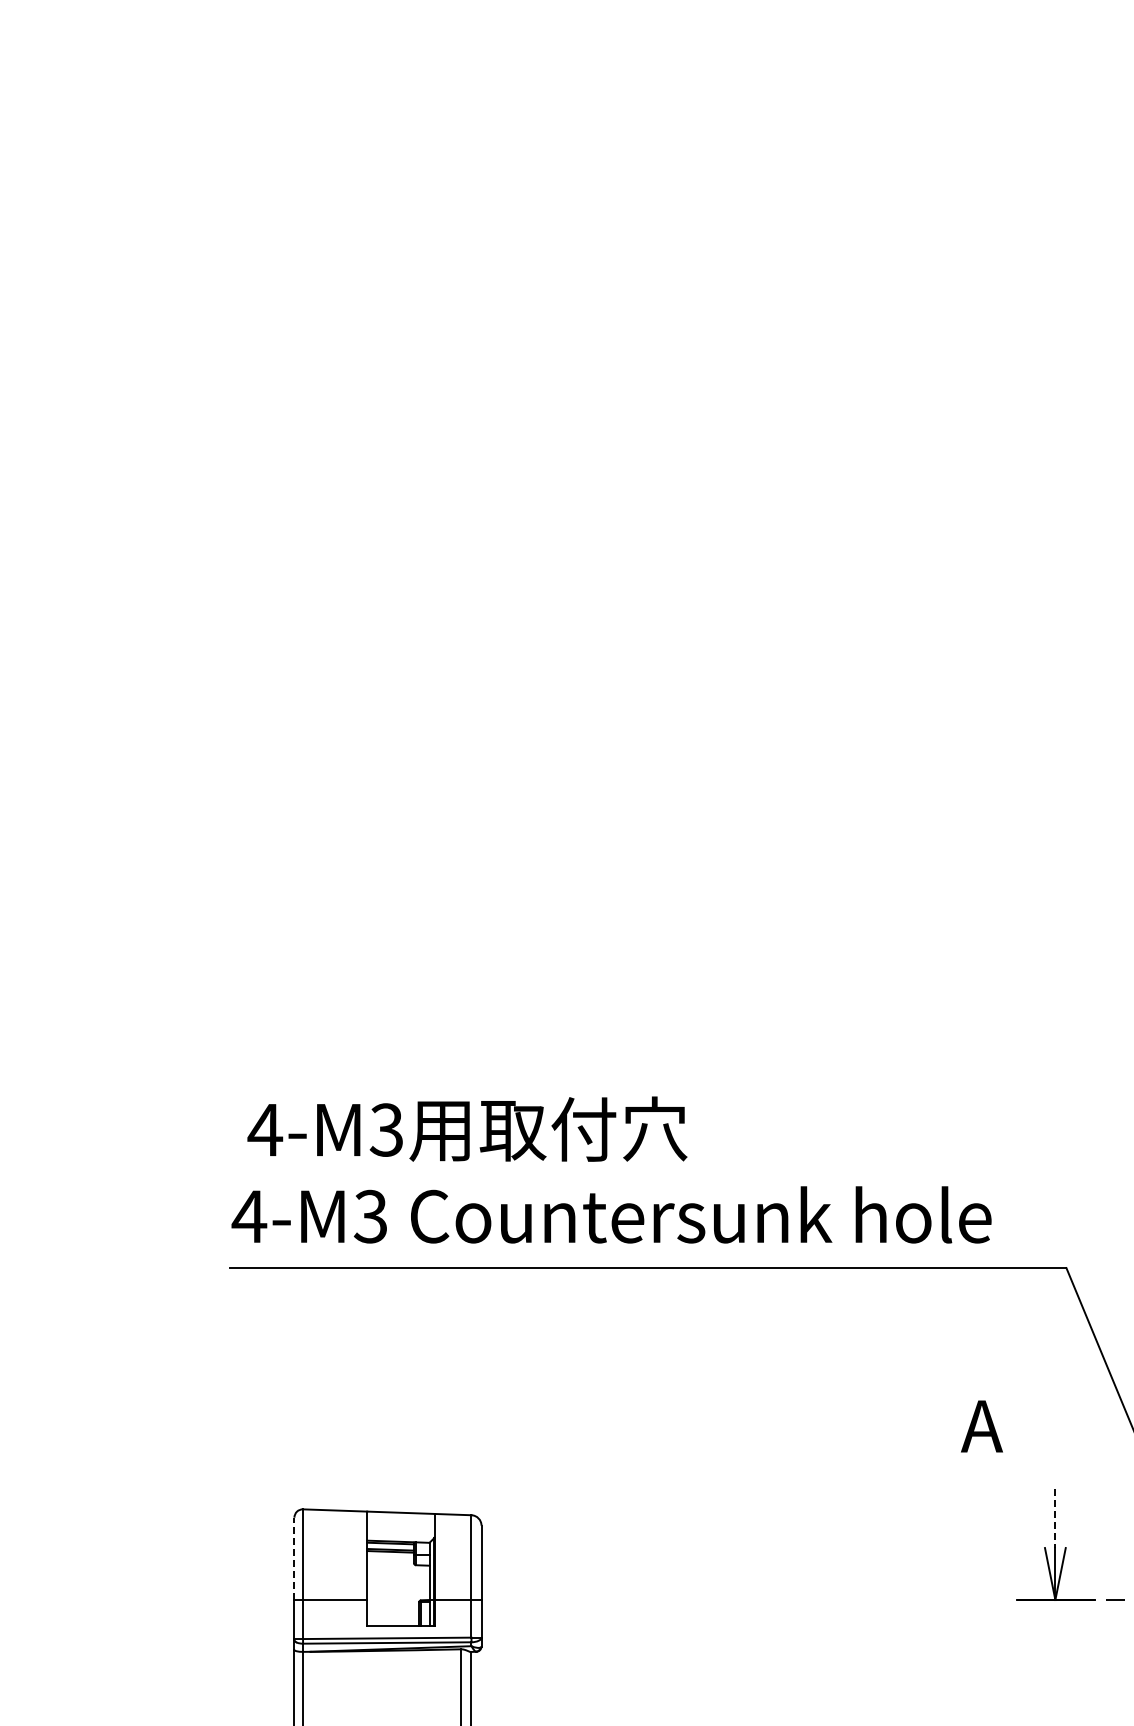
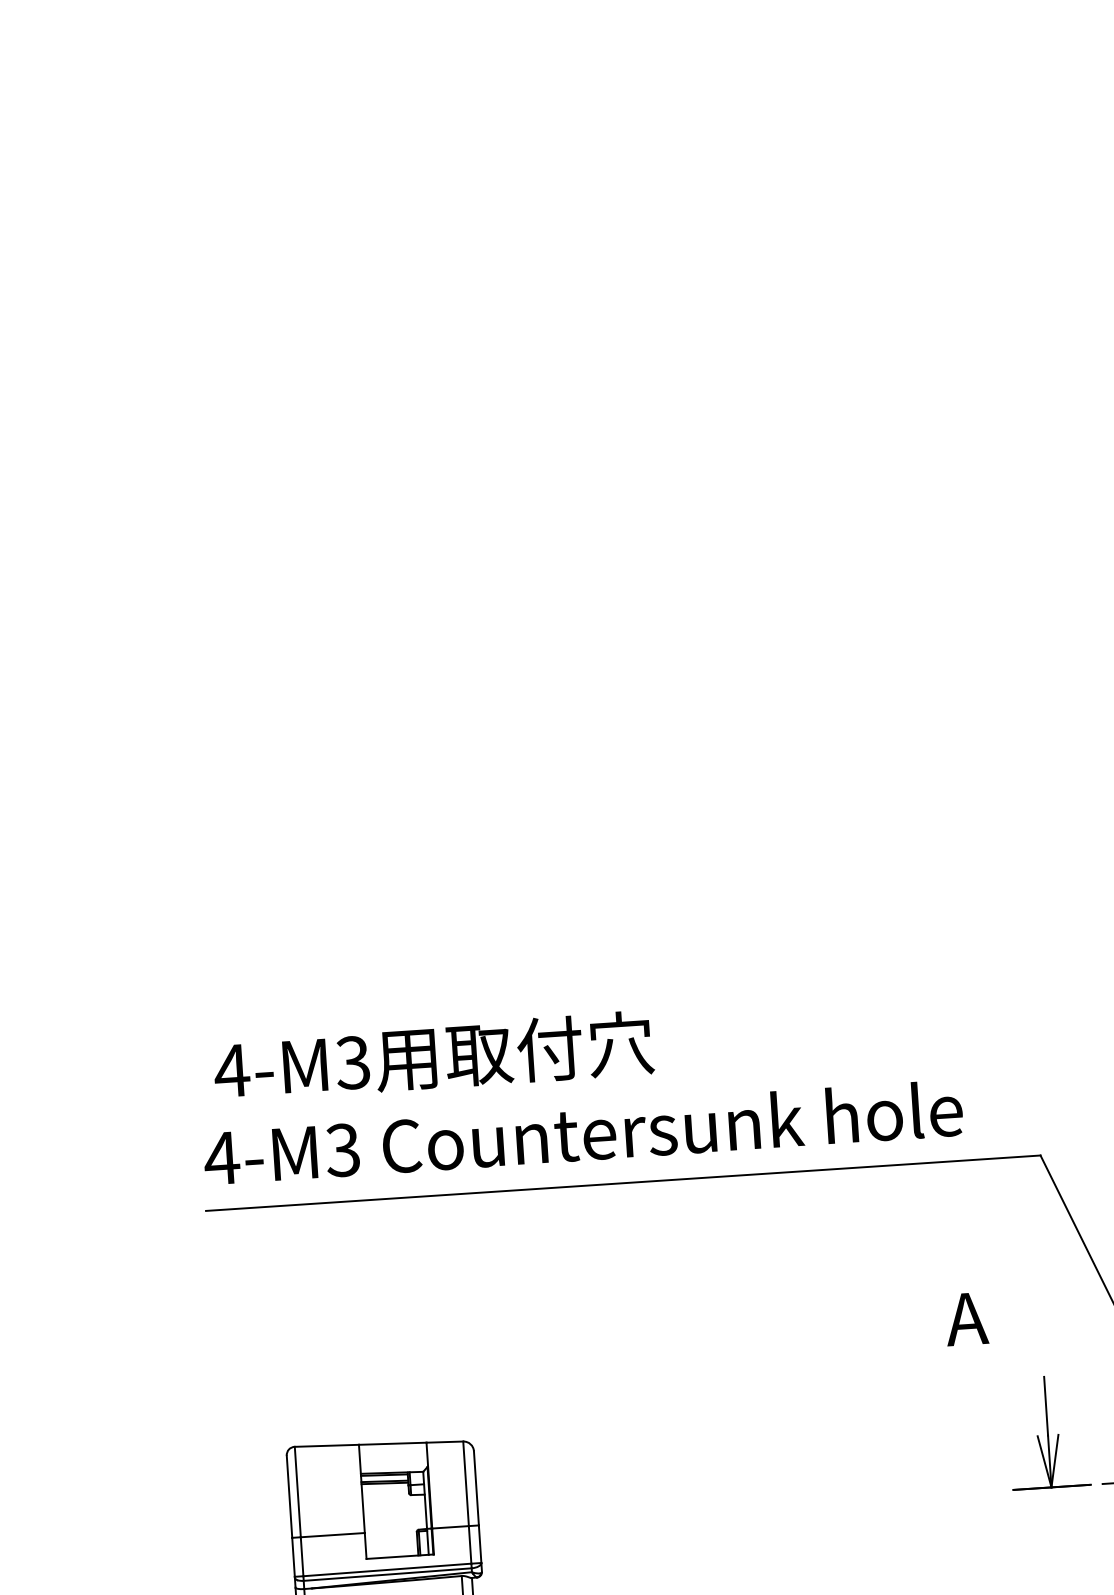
line: (1055, 1519) -> (1046, 1407), dashed -> solid
line: (294, 1558) -> (289, 1496), dashed -> solid

